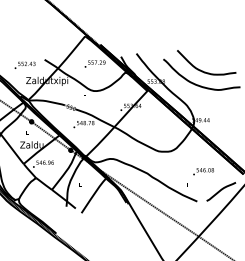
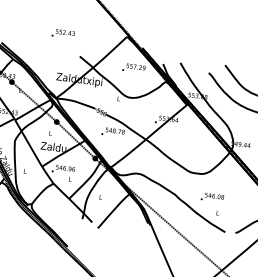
text: (24, 64) -> (62, 32), moved
text: (203, 171) -> (212, 197), moved

